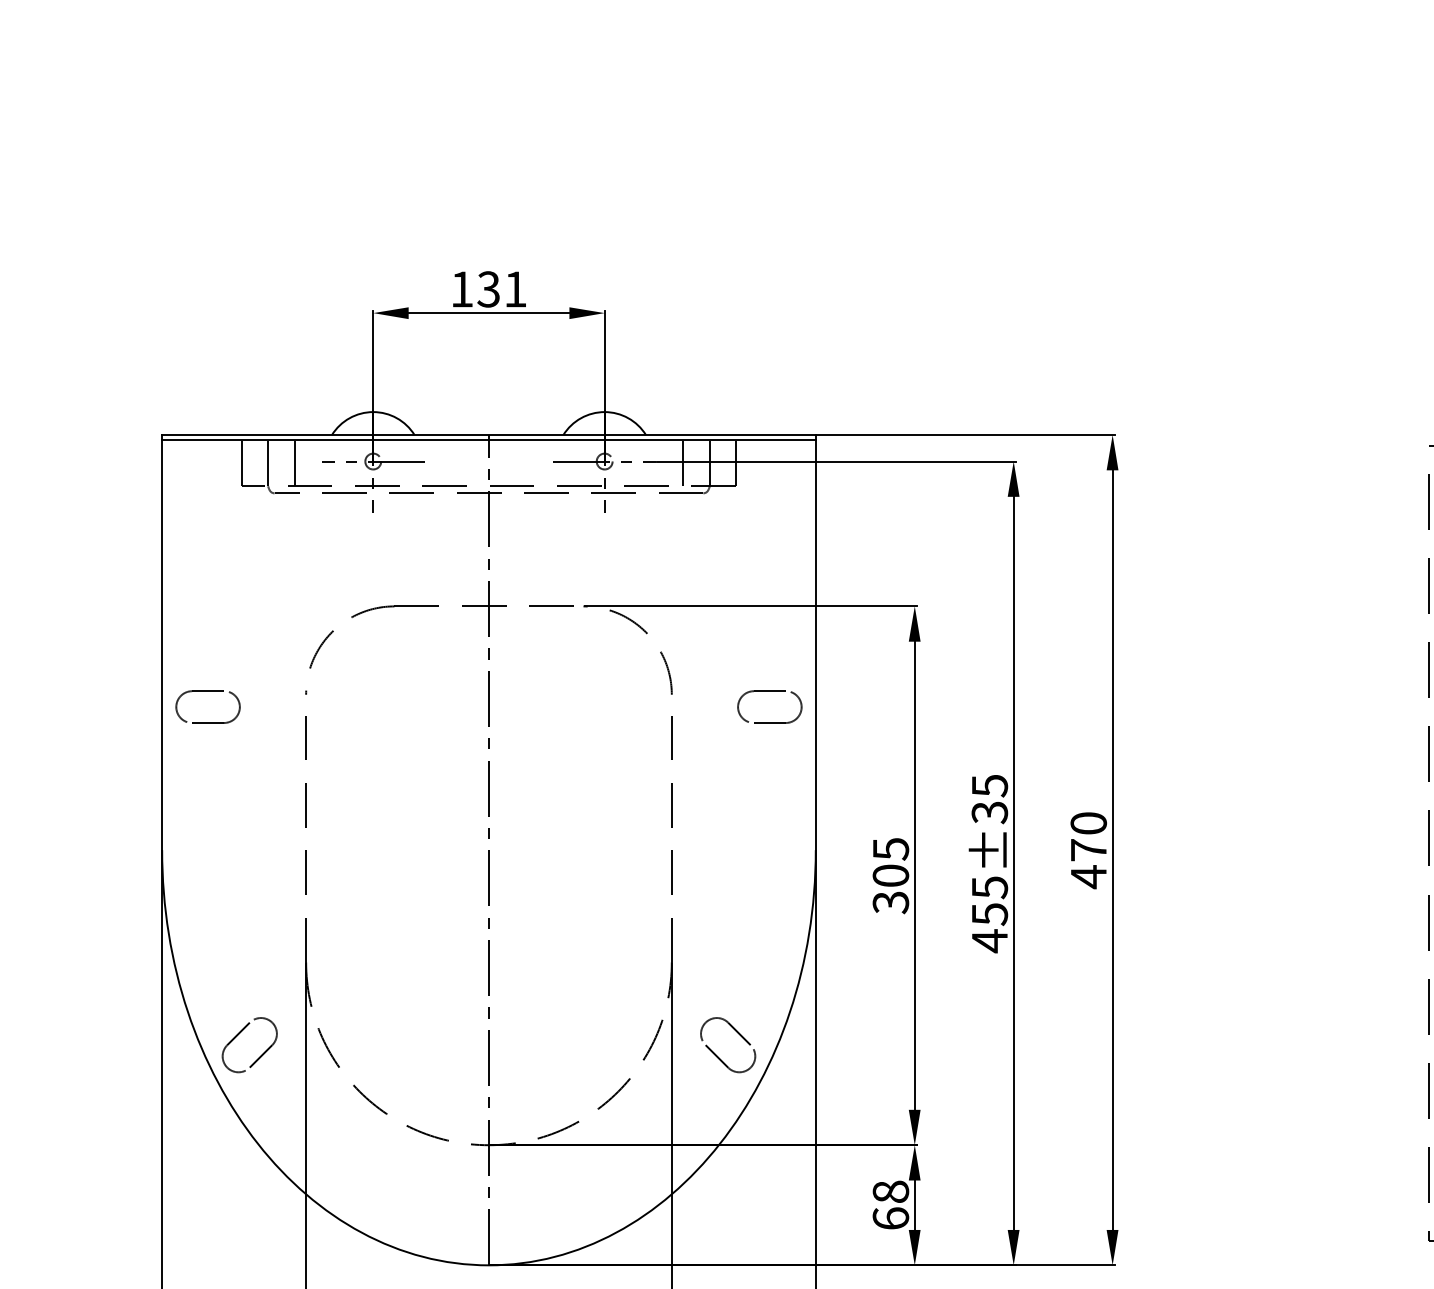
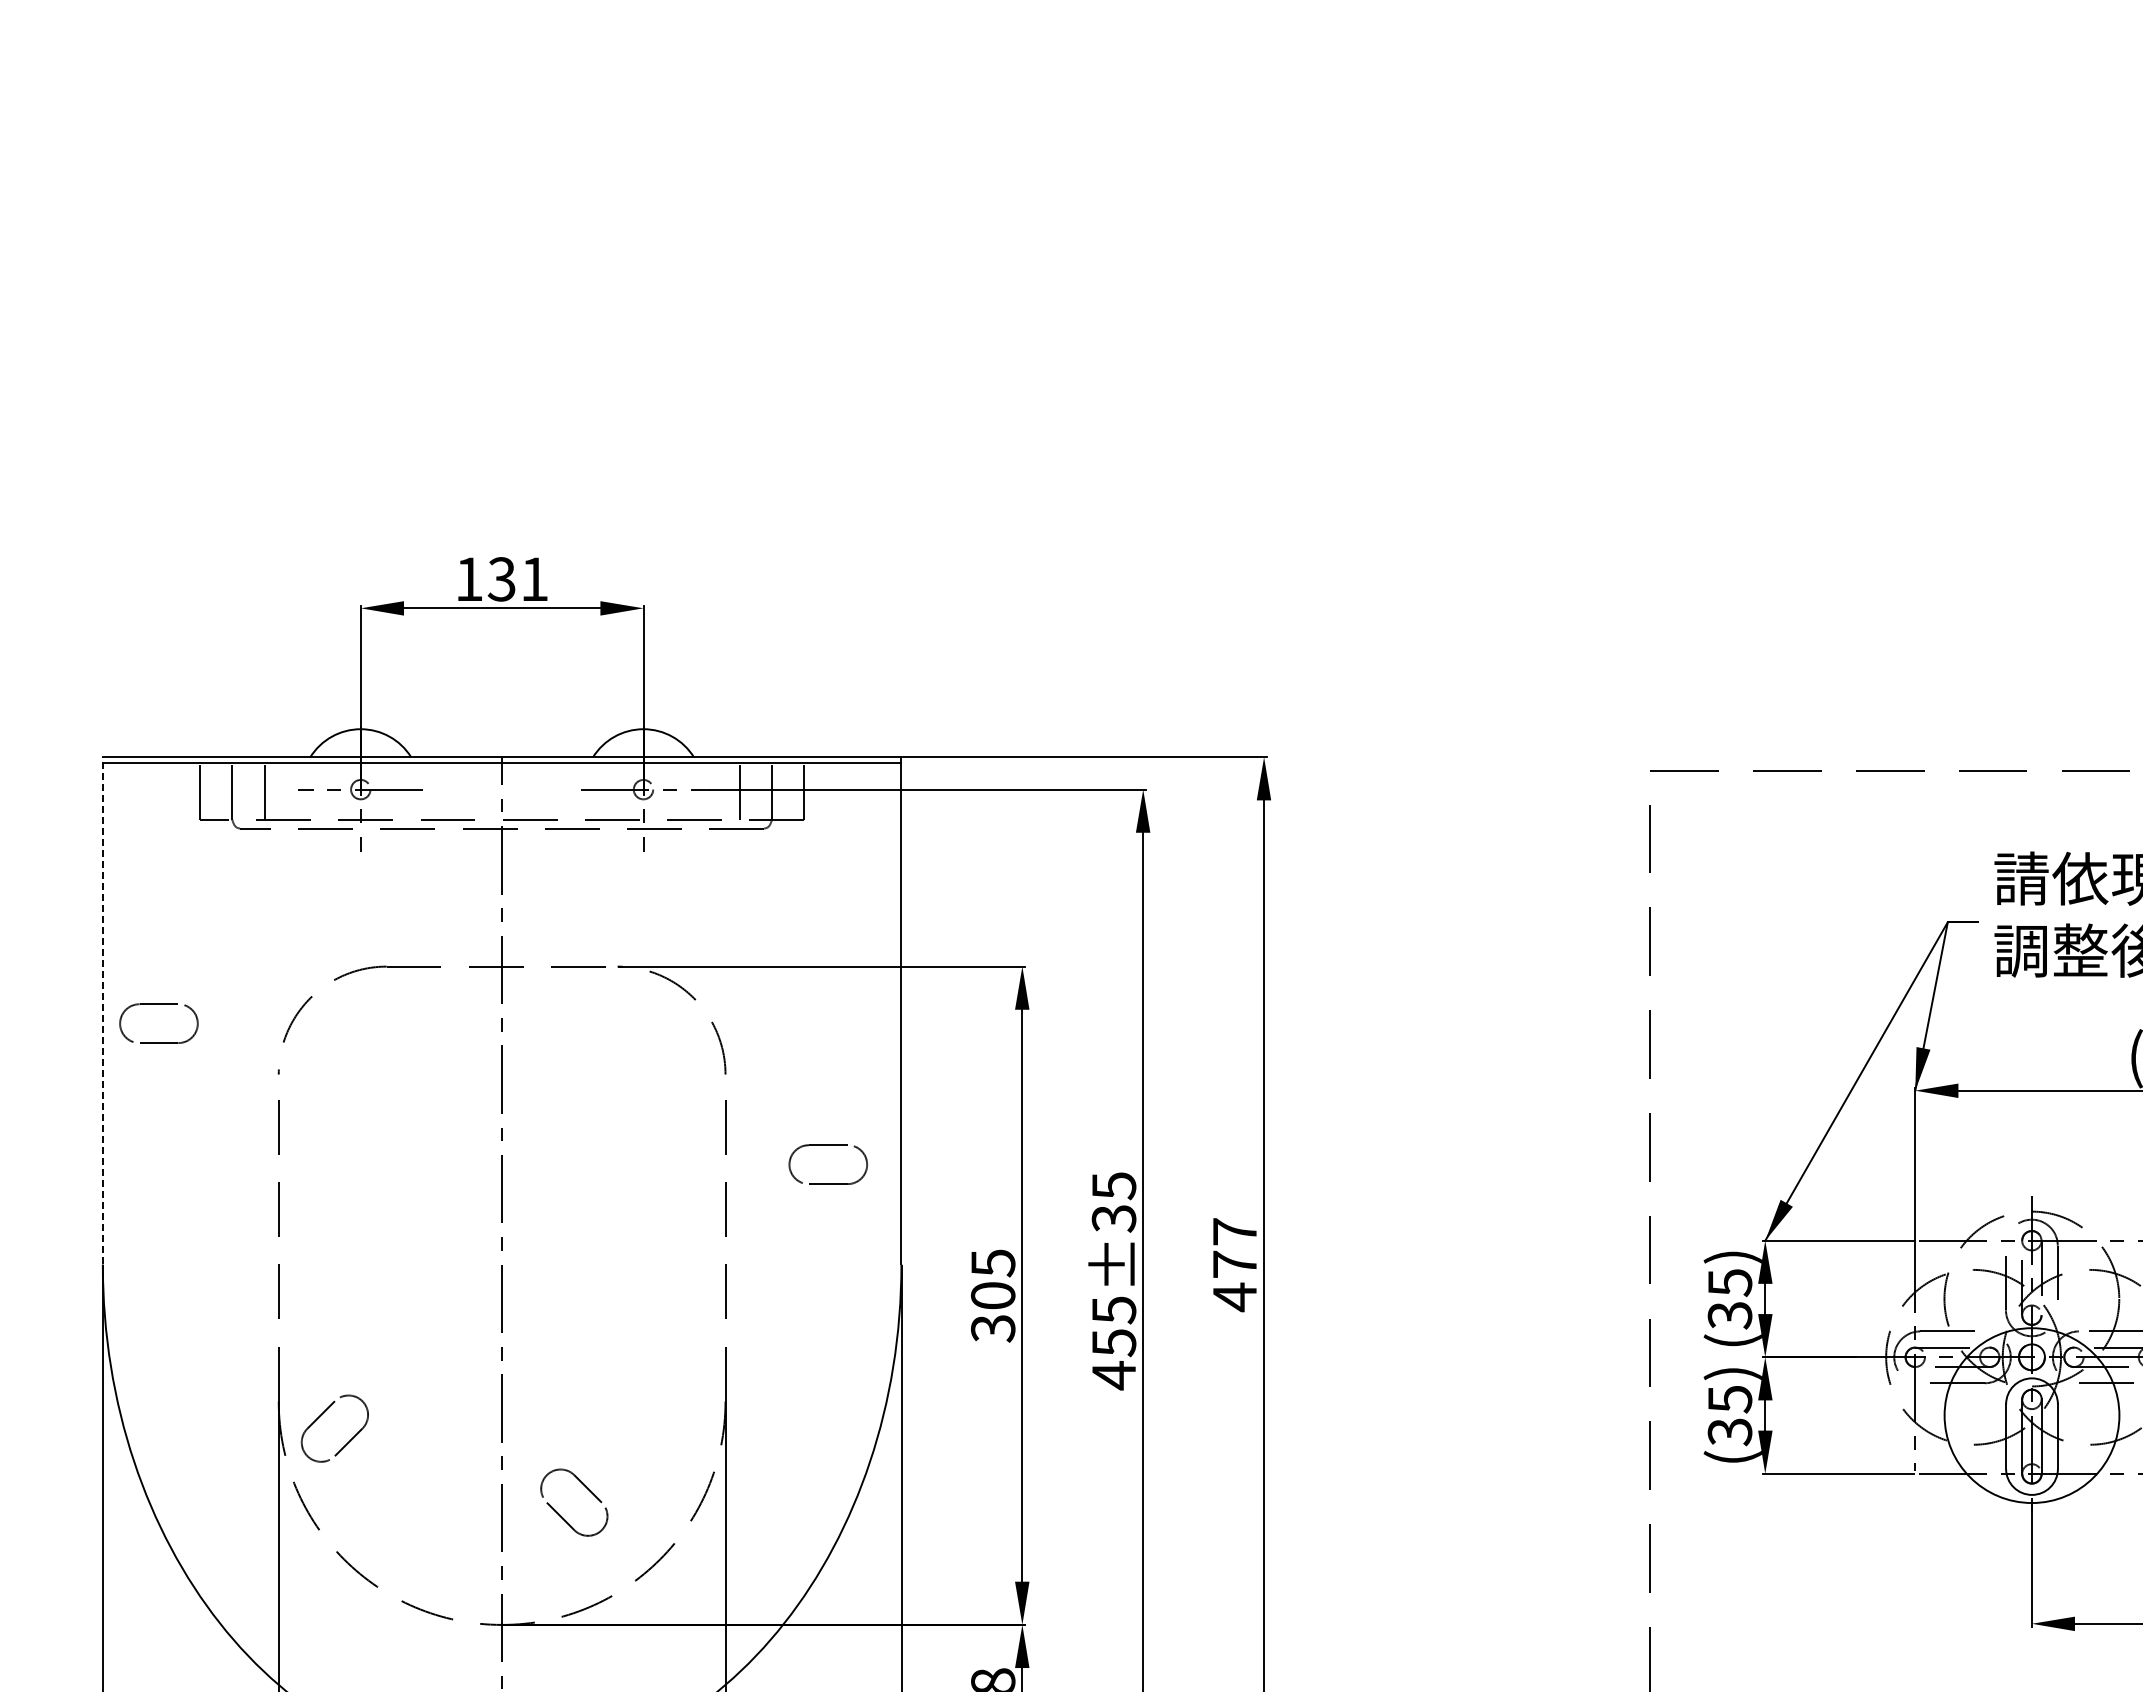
line: (161, 642) -> (102, 1010), solid -> dashed
part: (207, 691) -> (158, 1004), moved
part: (769, 691) -> (827, 1145), moved
text: (1088, 823) -> (1234, 1231), 470 -> 477
part: (239, 1034) -> (322, 1415), moved
part: (738, 1034) -> (587, 1489), moved

